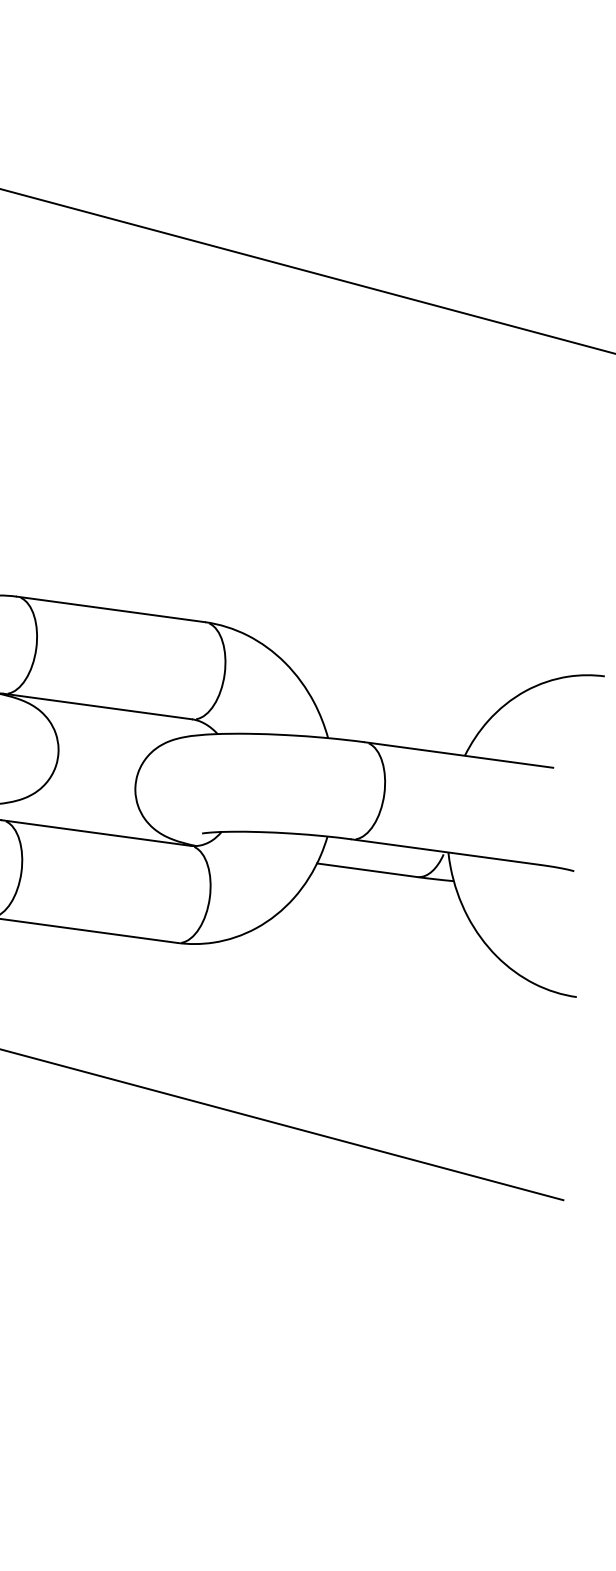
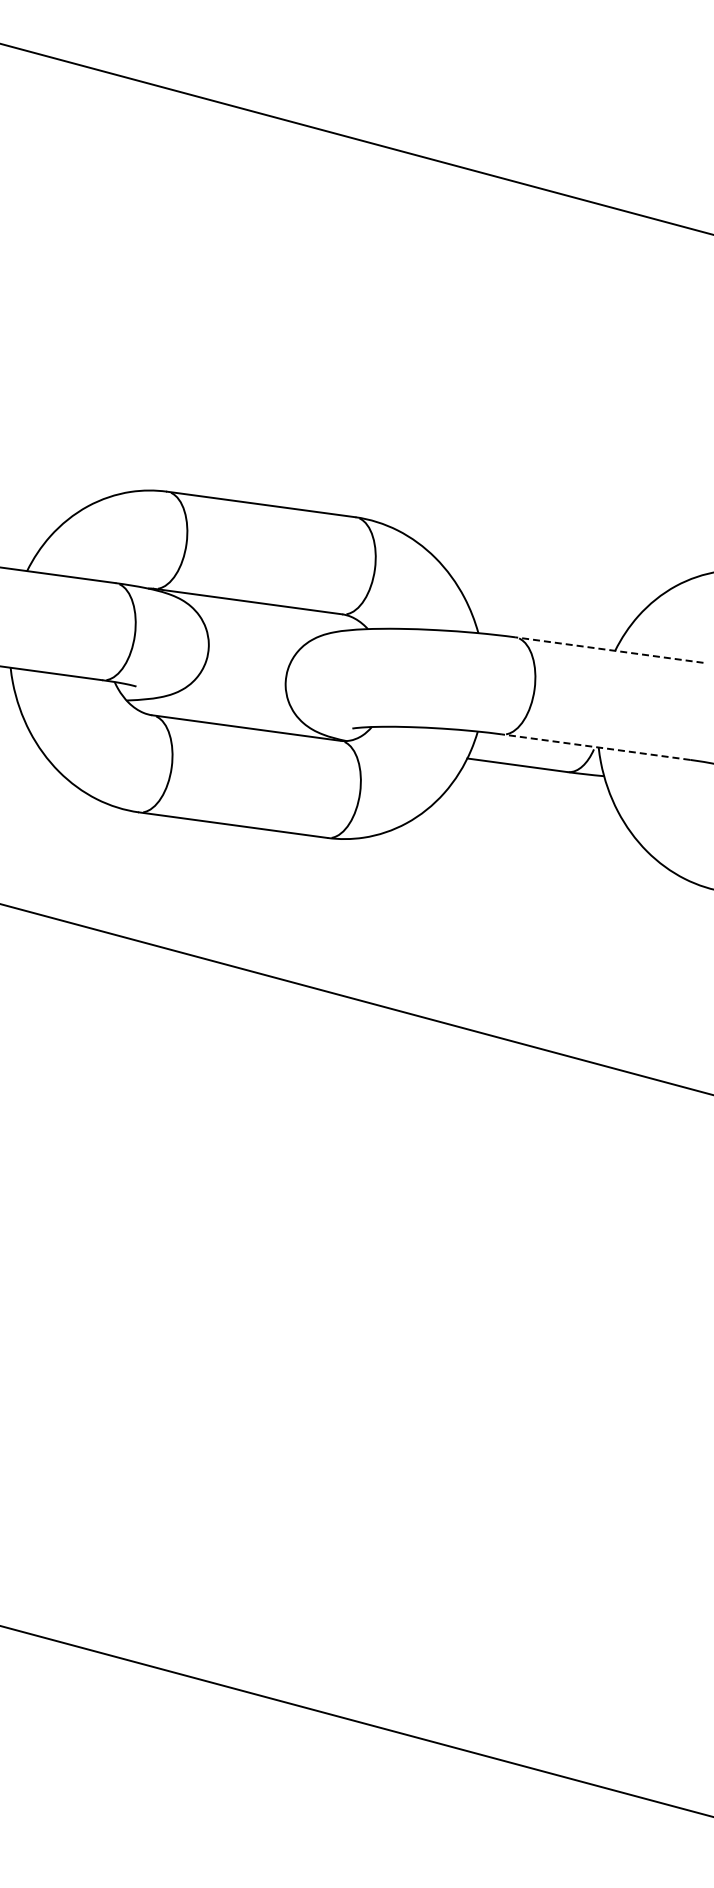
line: (458, 755) -> (608, 650), solid -> dashed
line: (445, 852) -> (595, 747), solid -> dashed

